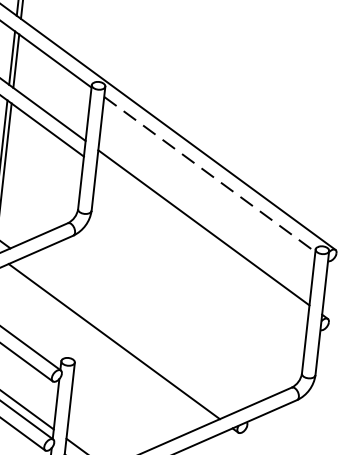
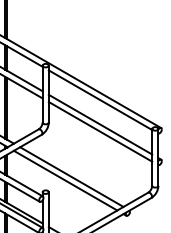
line: (209, 175) -> (100, 100), dashed -> solid
line: (202, 242) -> (100, 131), added
line: (128, 333) -> (71, 176), added

